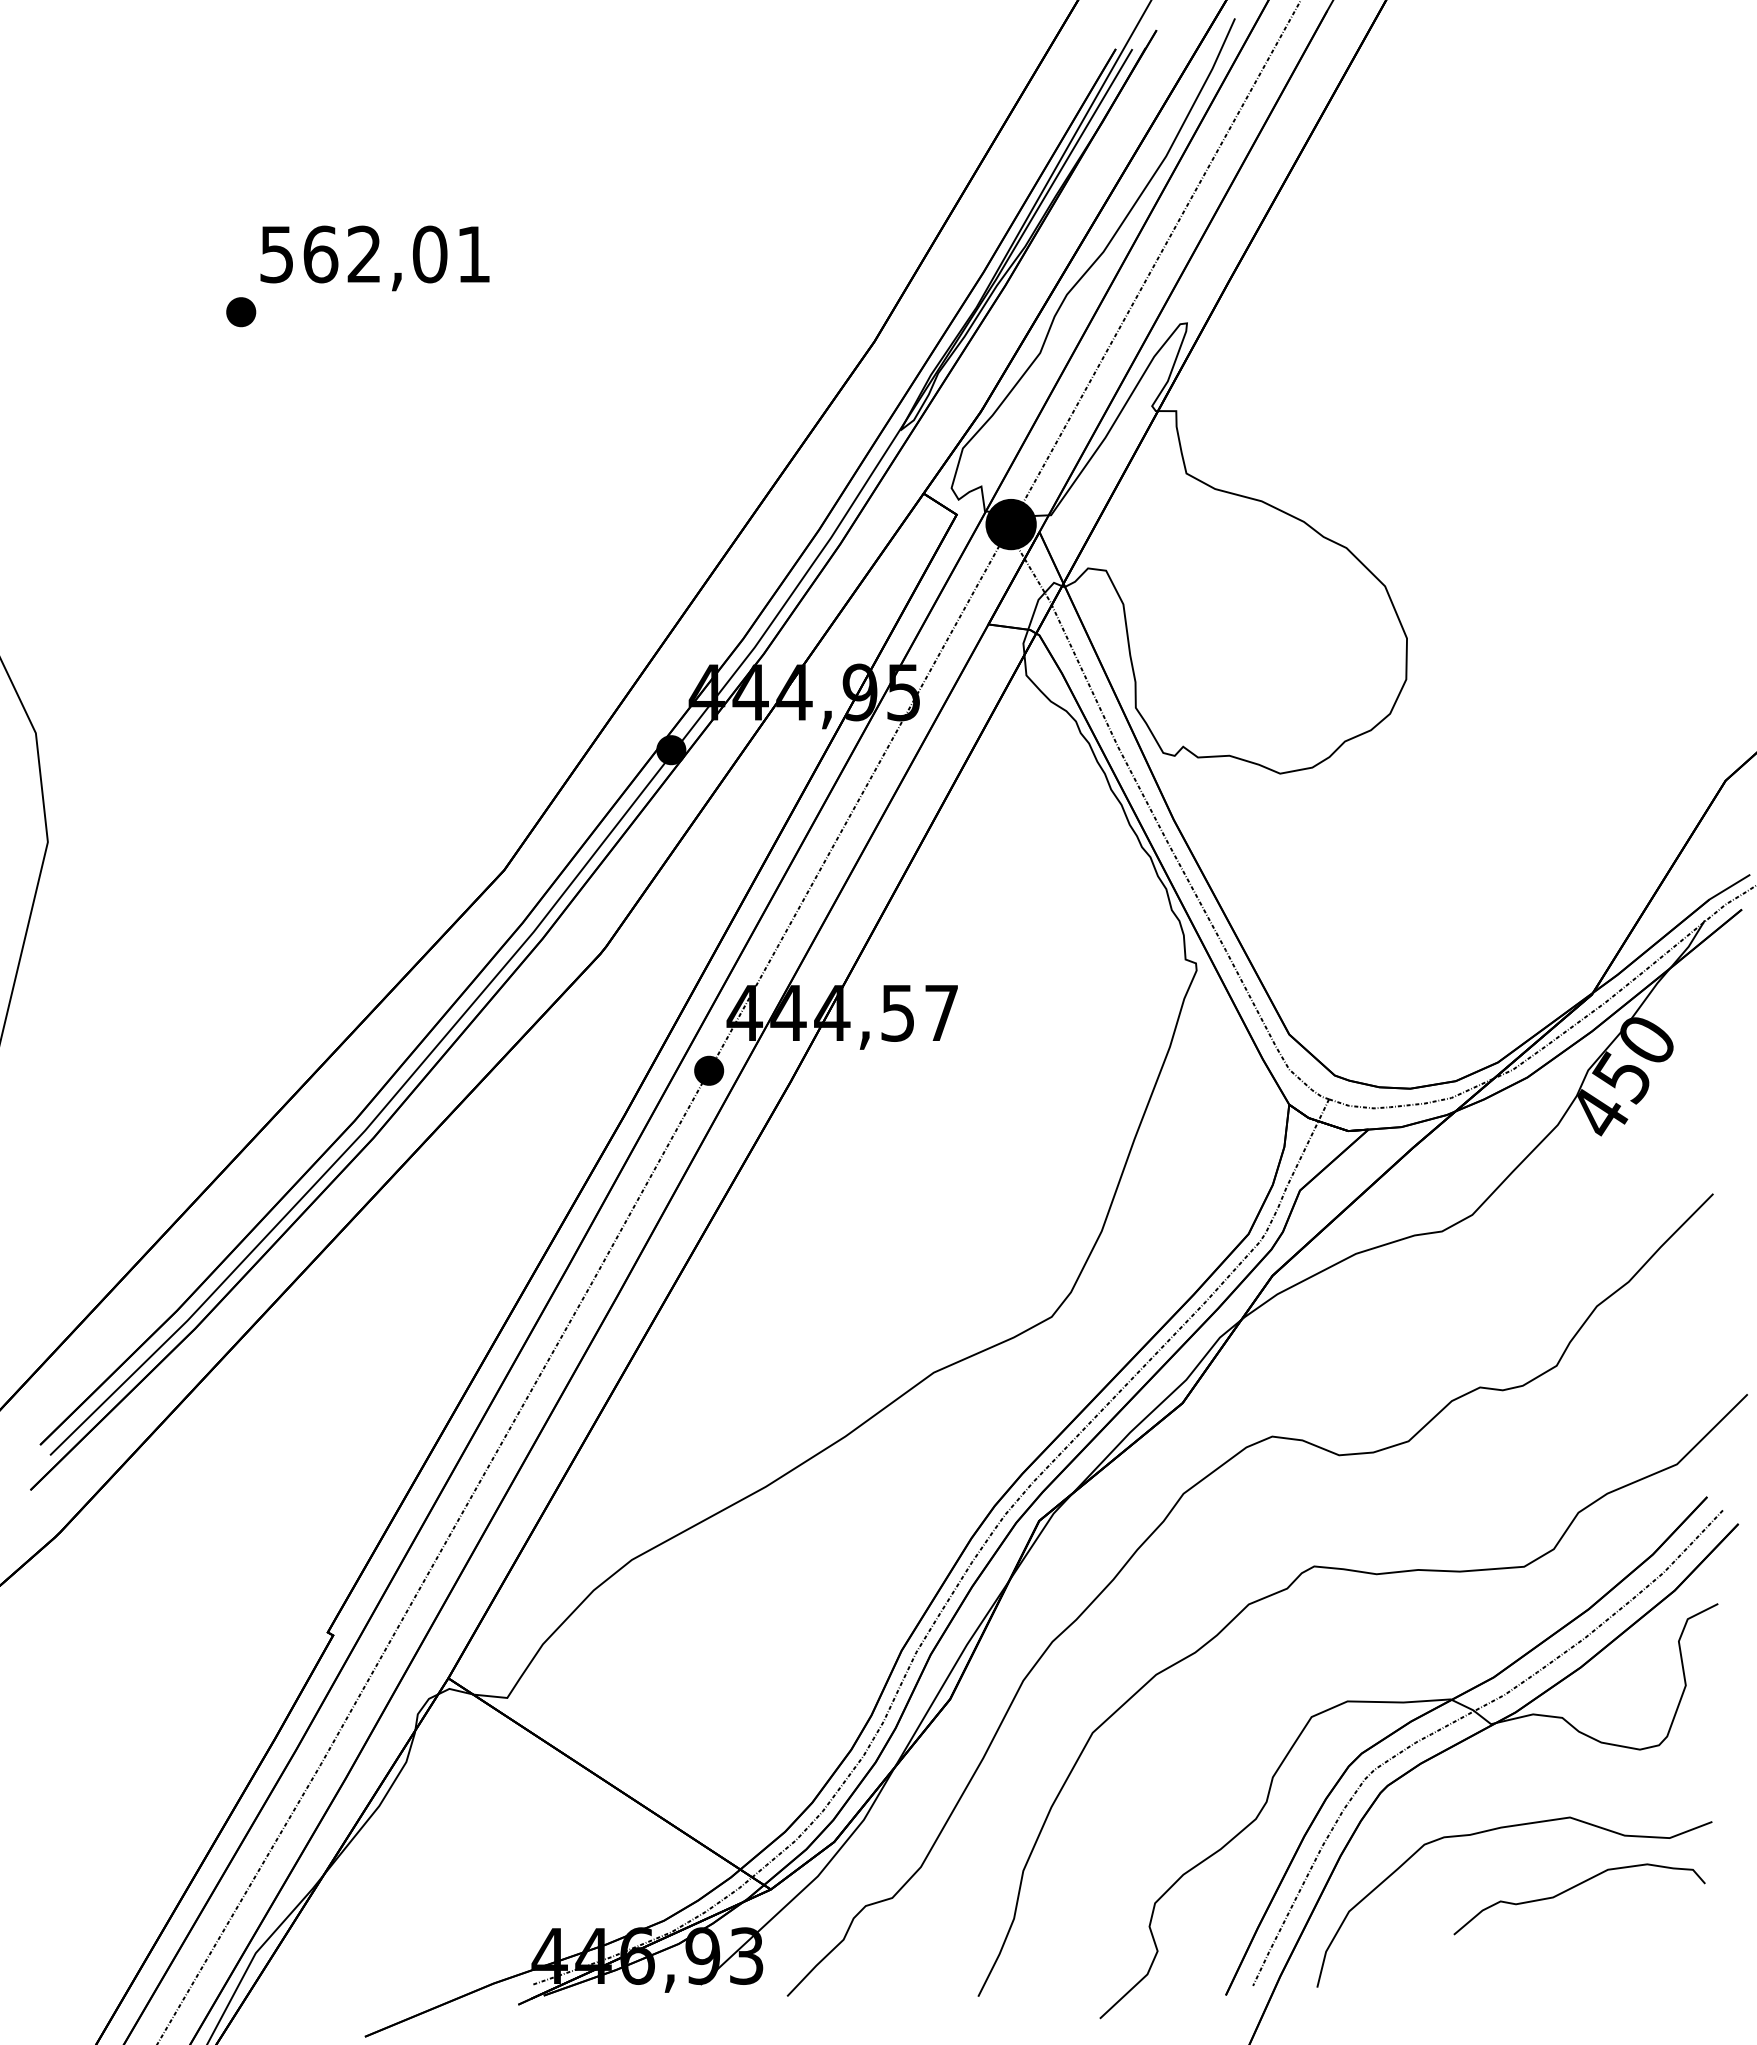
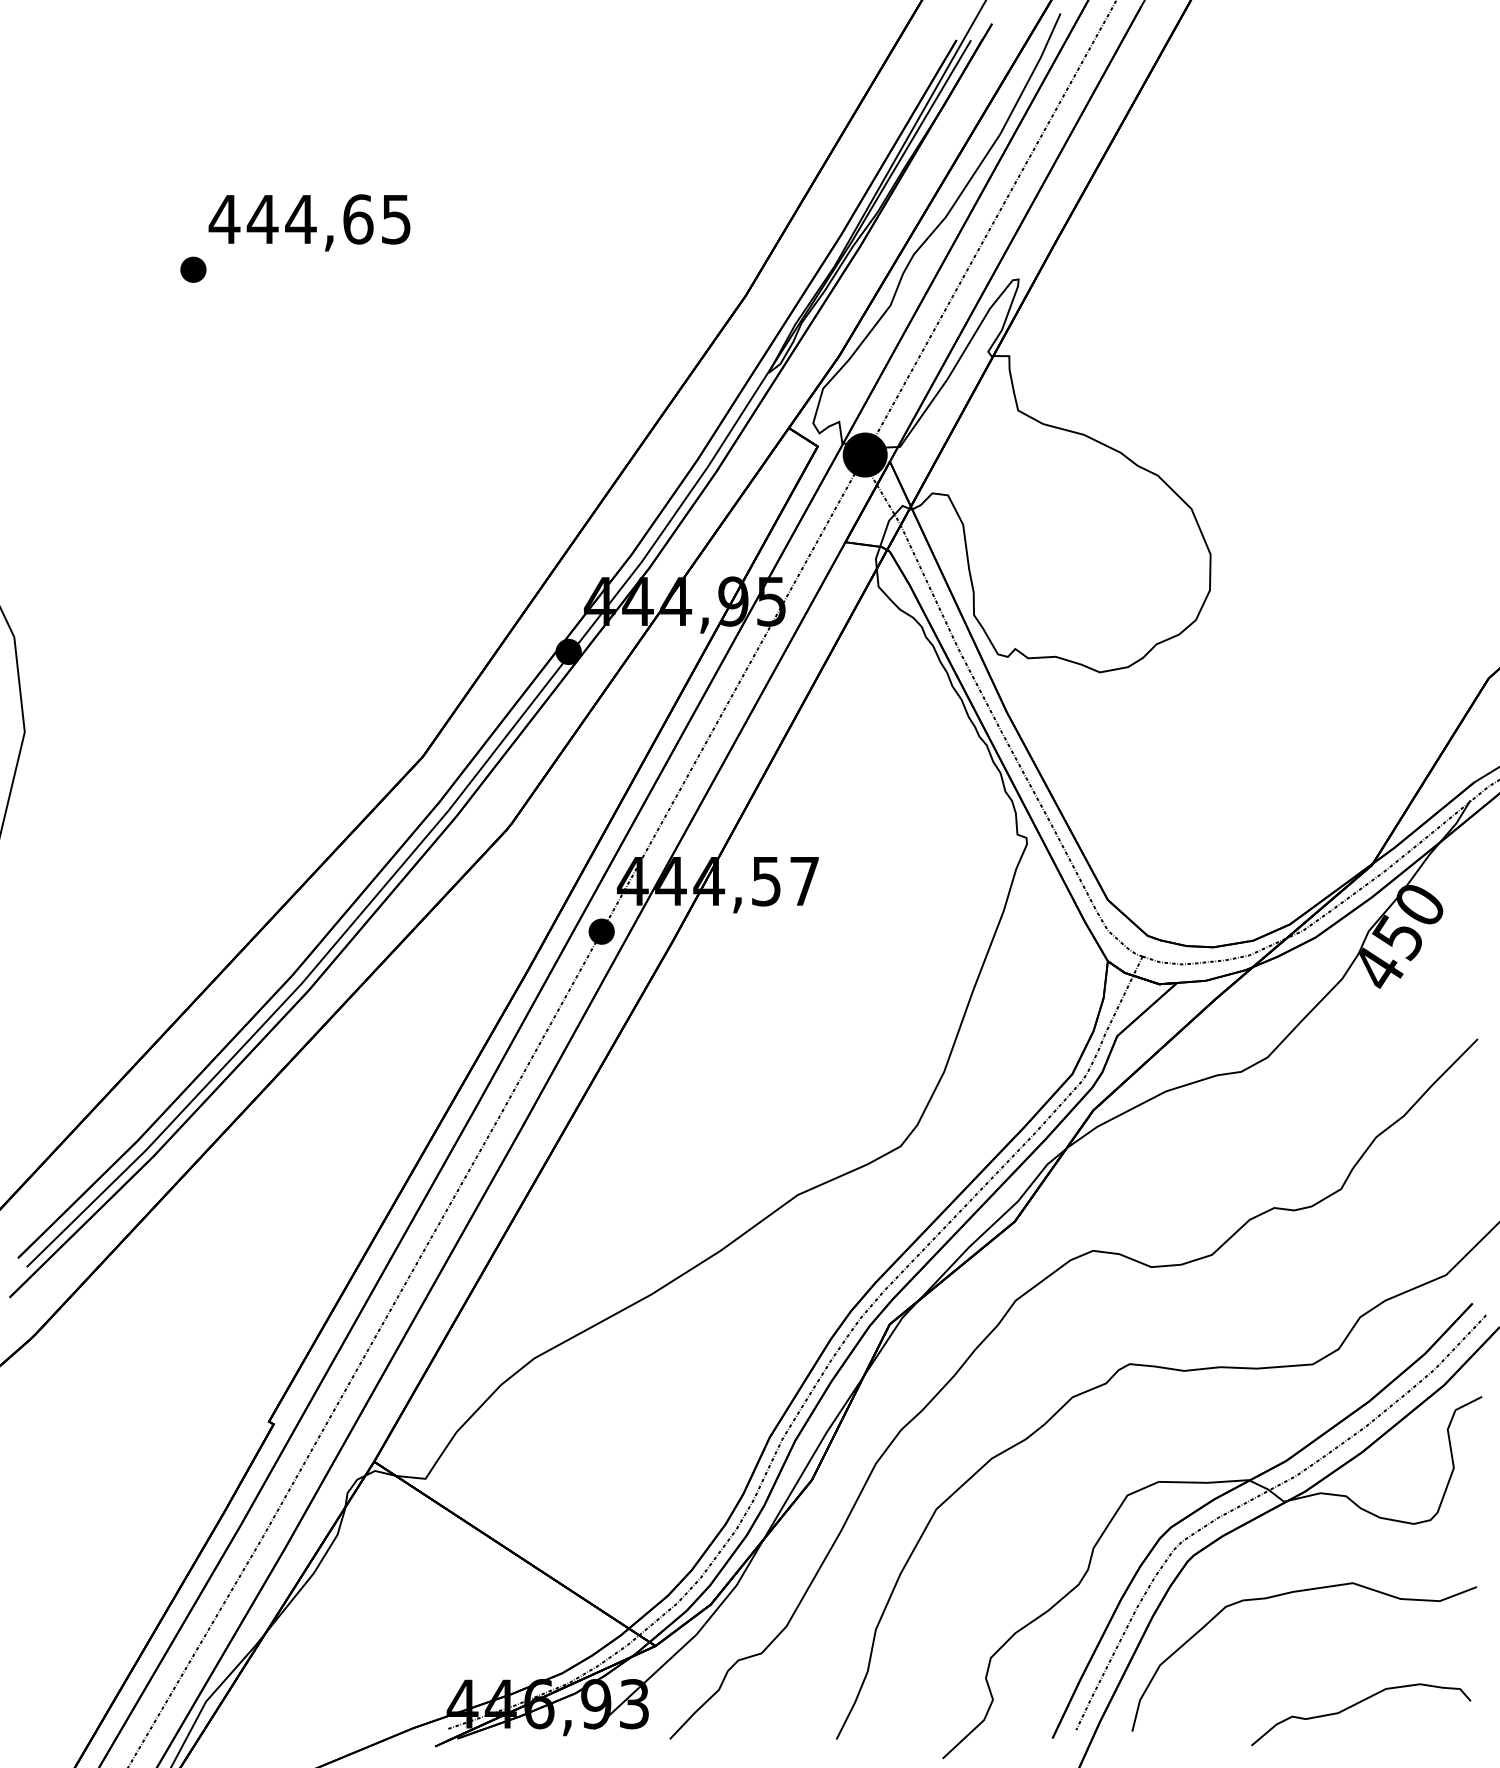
text: (373, 254) -> (308, 219), 562,01 -> 444,65
part: (1573, 1888) -> (1355, 1705), moved

